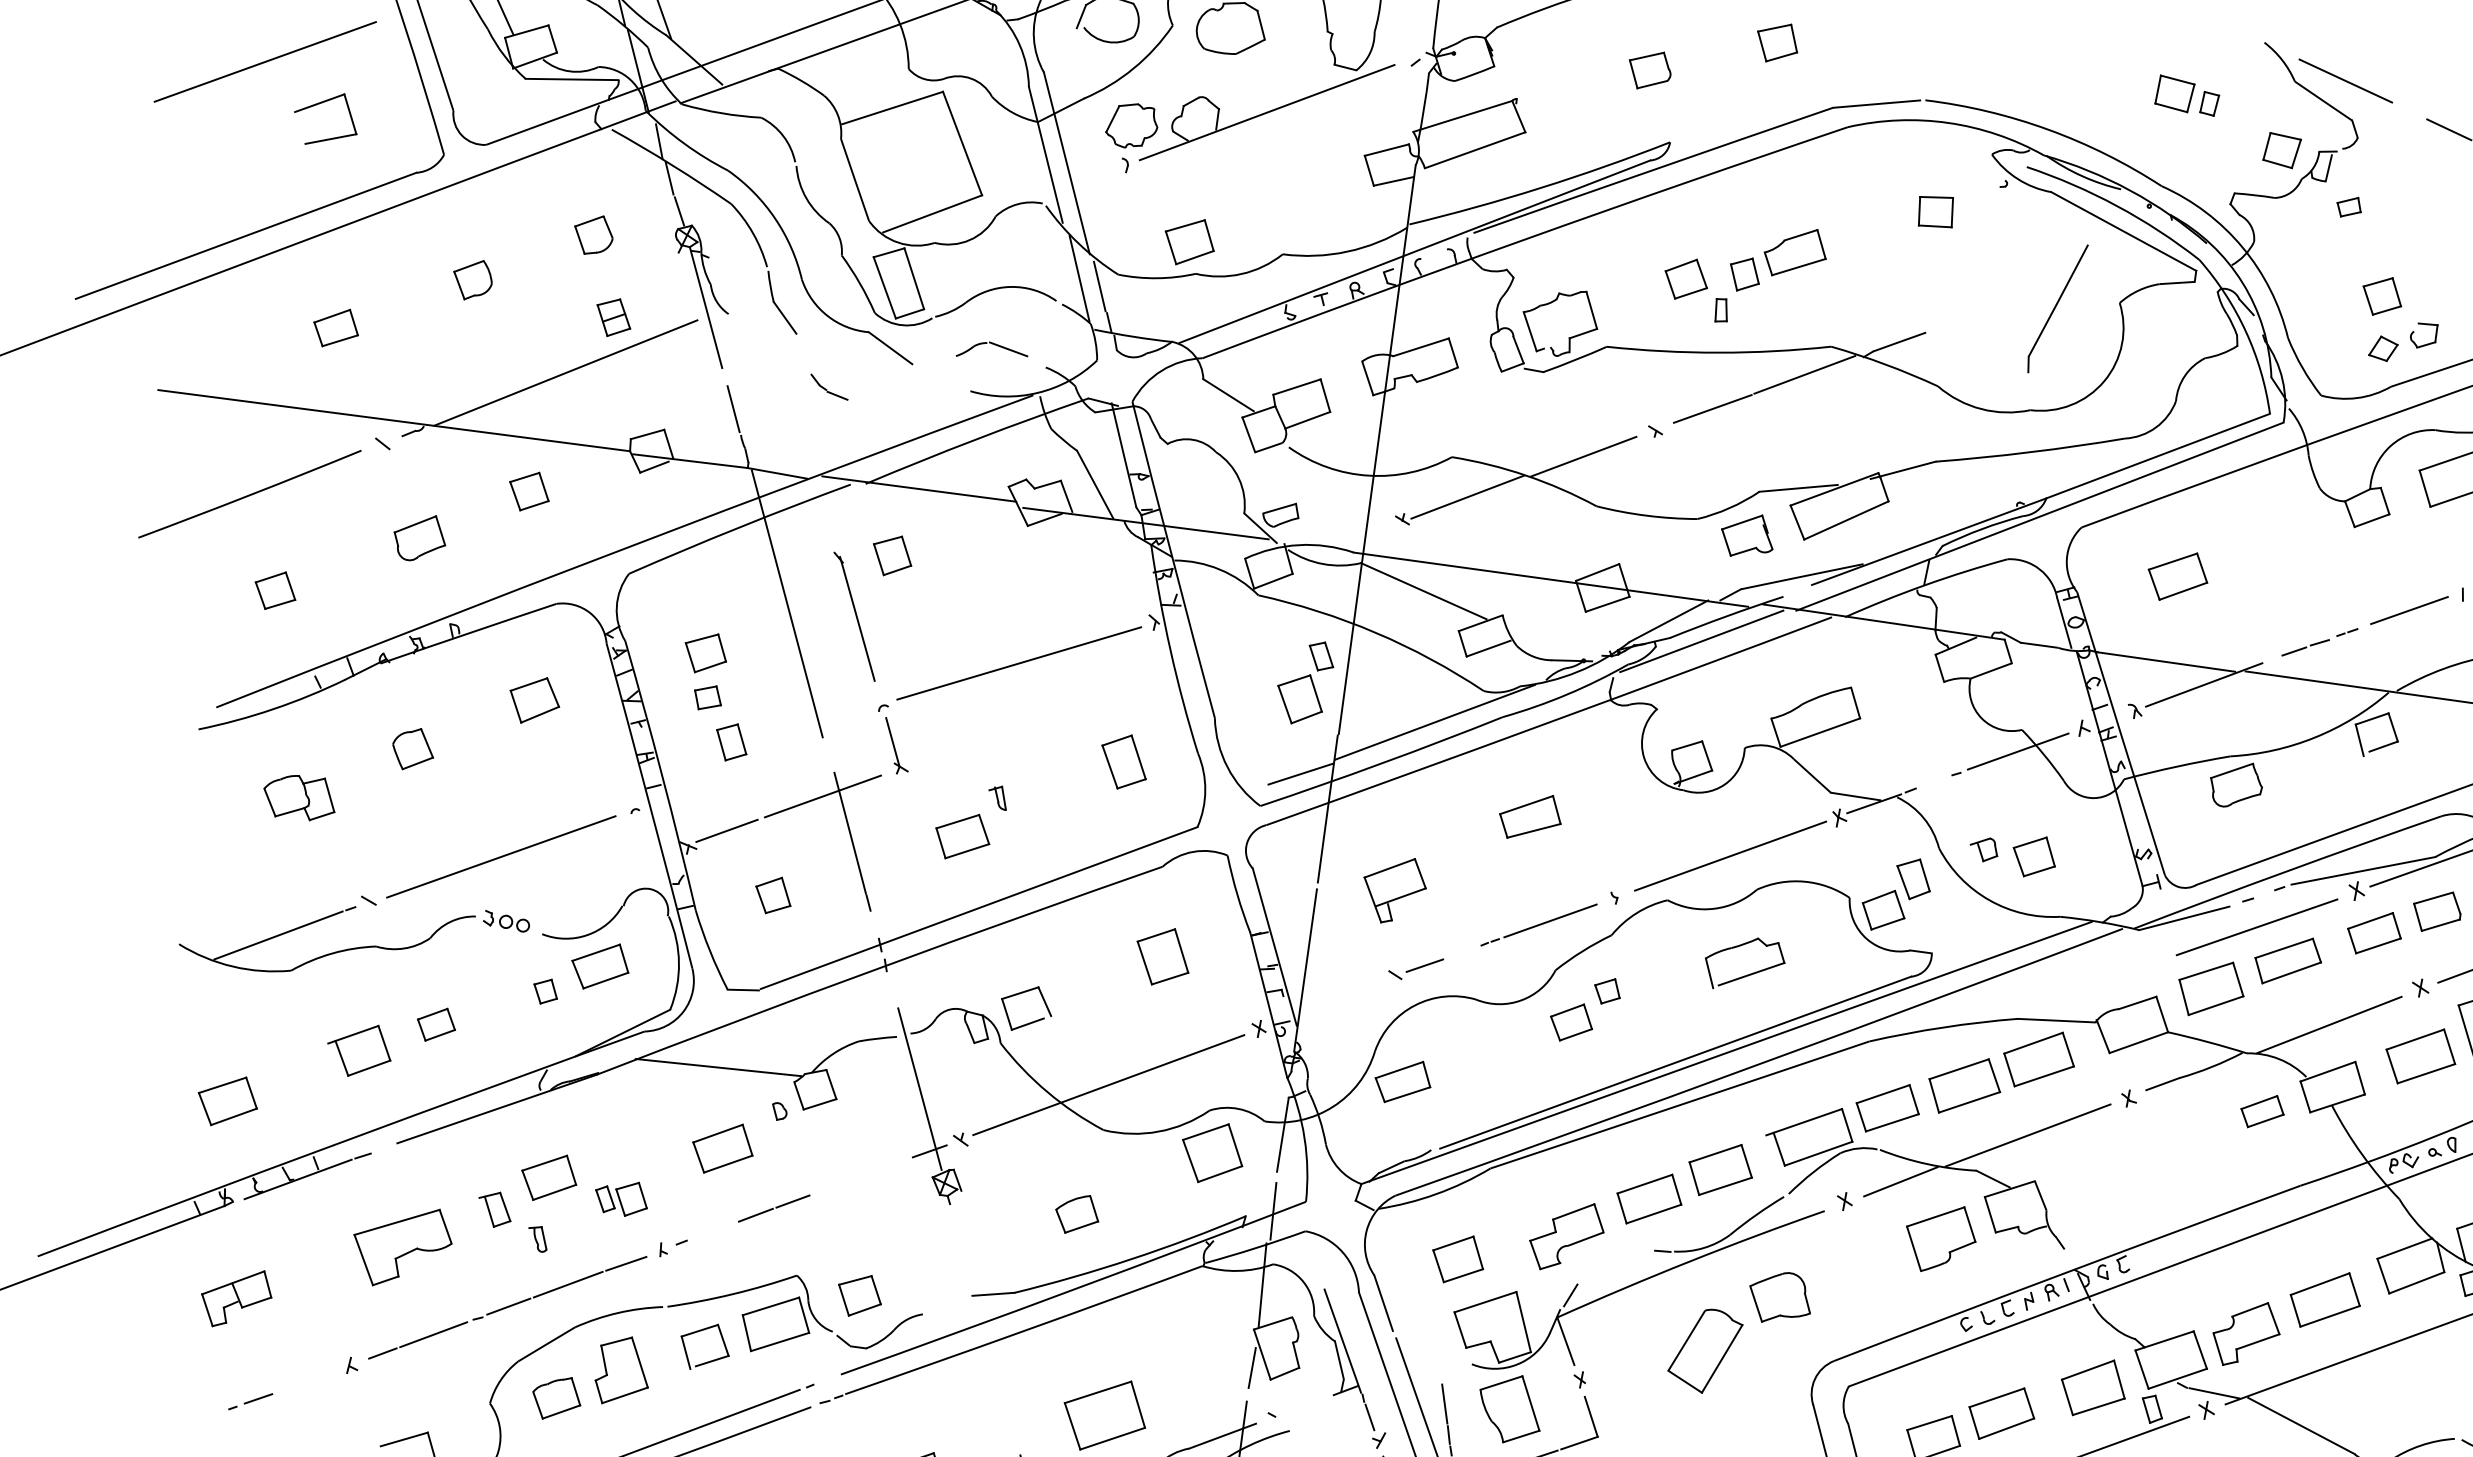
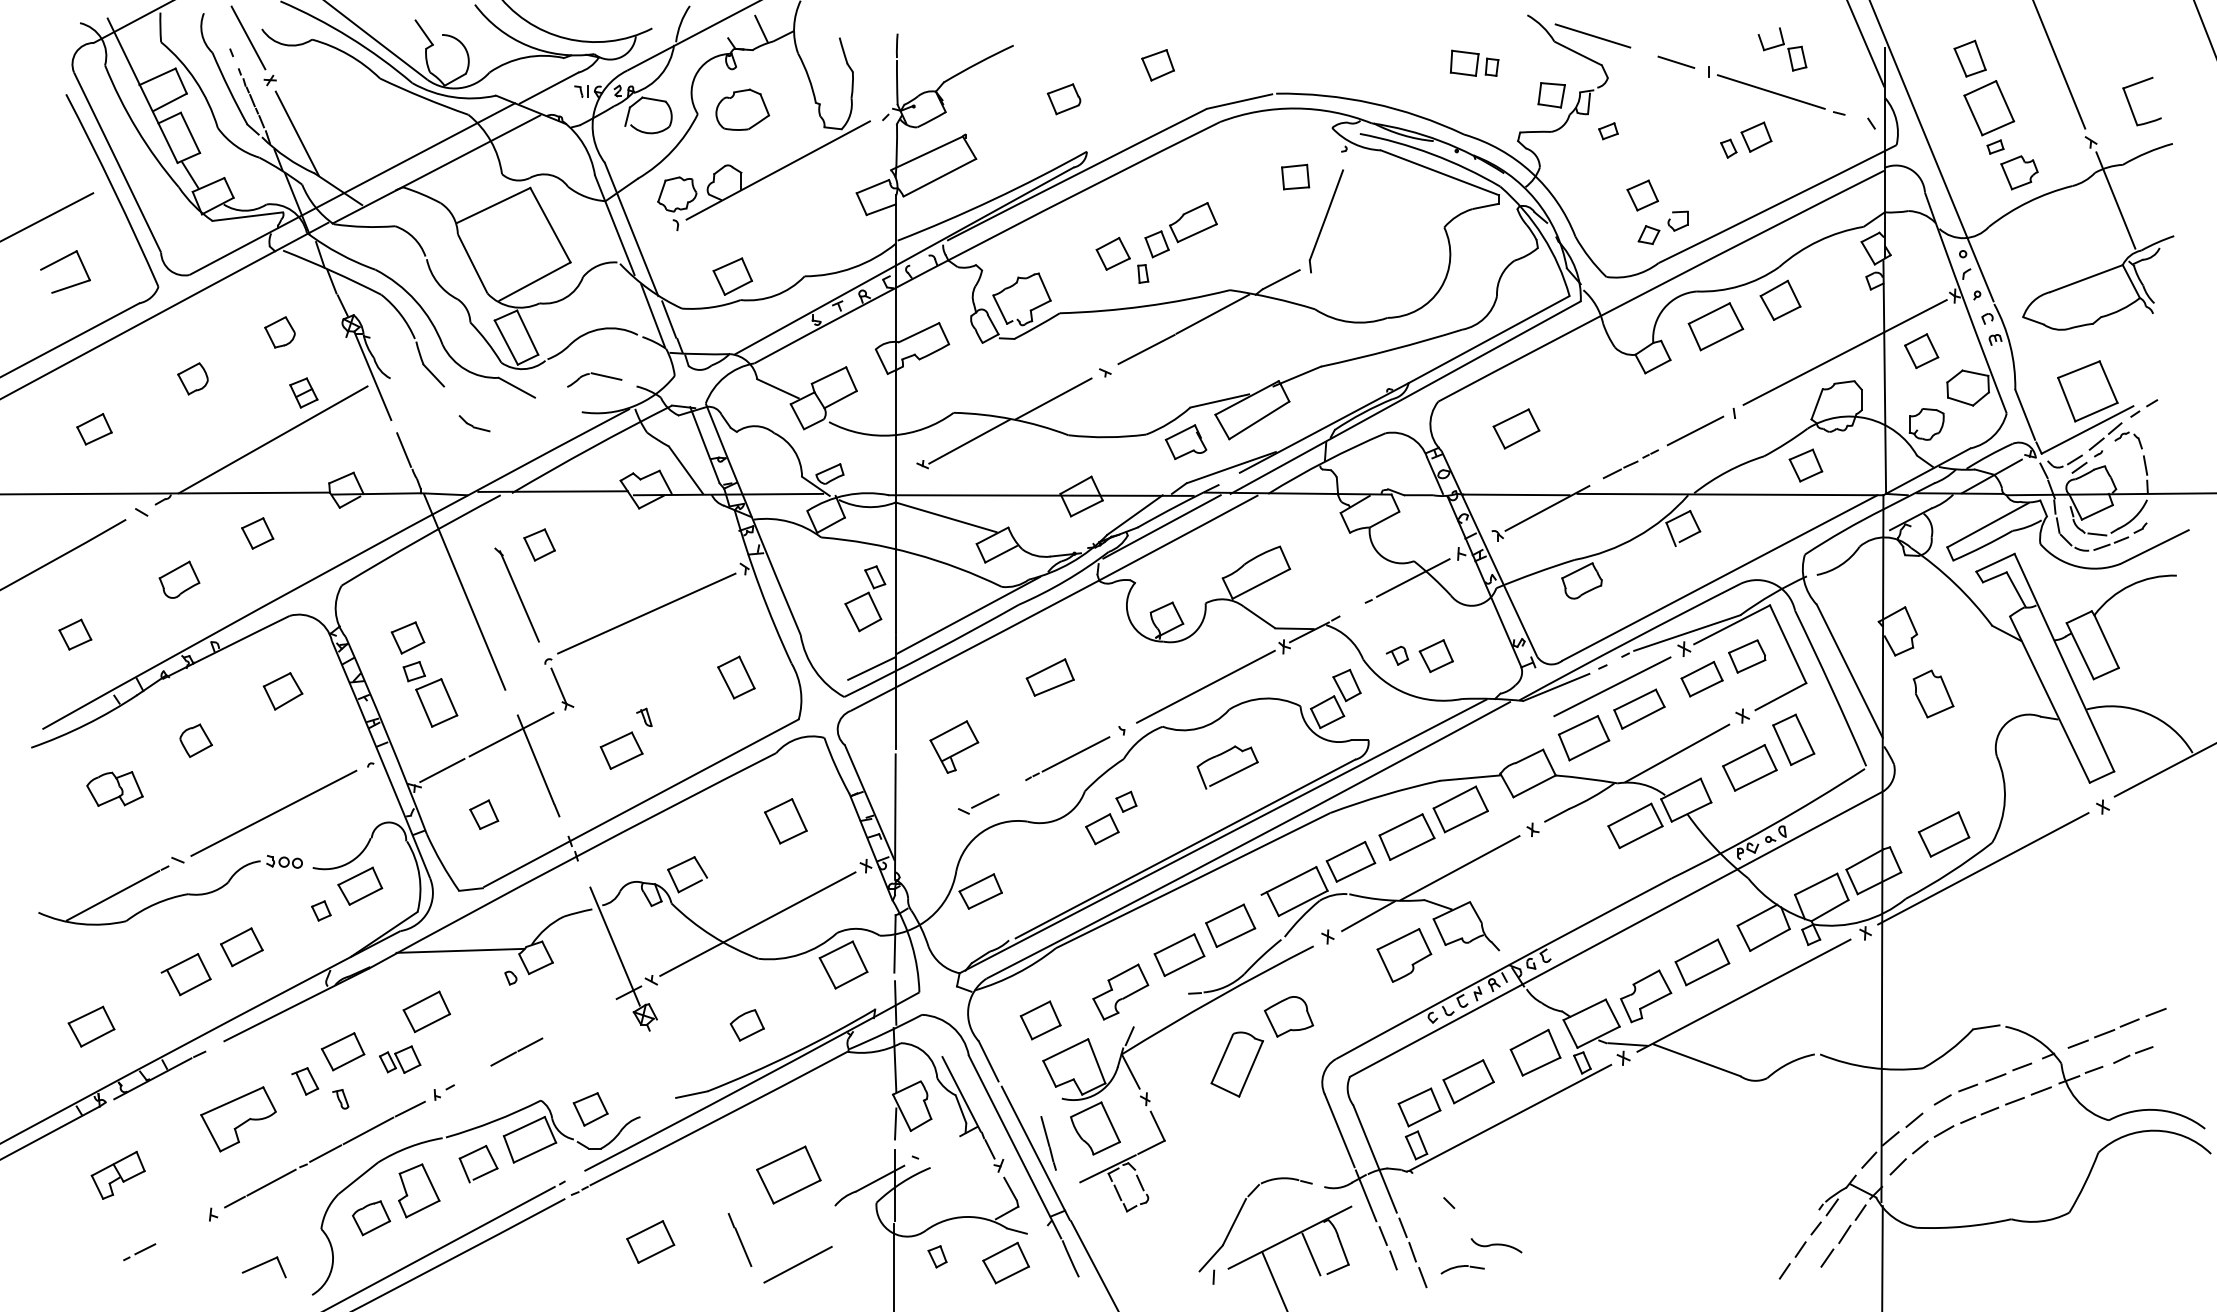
part: (2055, 308) -> (1325, 221), moved
part: (731, 741) -> (436, 702), size x1.67
part: (435, 1024) -> (241, 947), size x1.43
part: (2262, 1111) -> (1635, 825), size x1.67
part: (722, 1148) -> (426, 1011), moved

